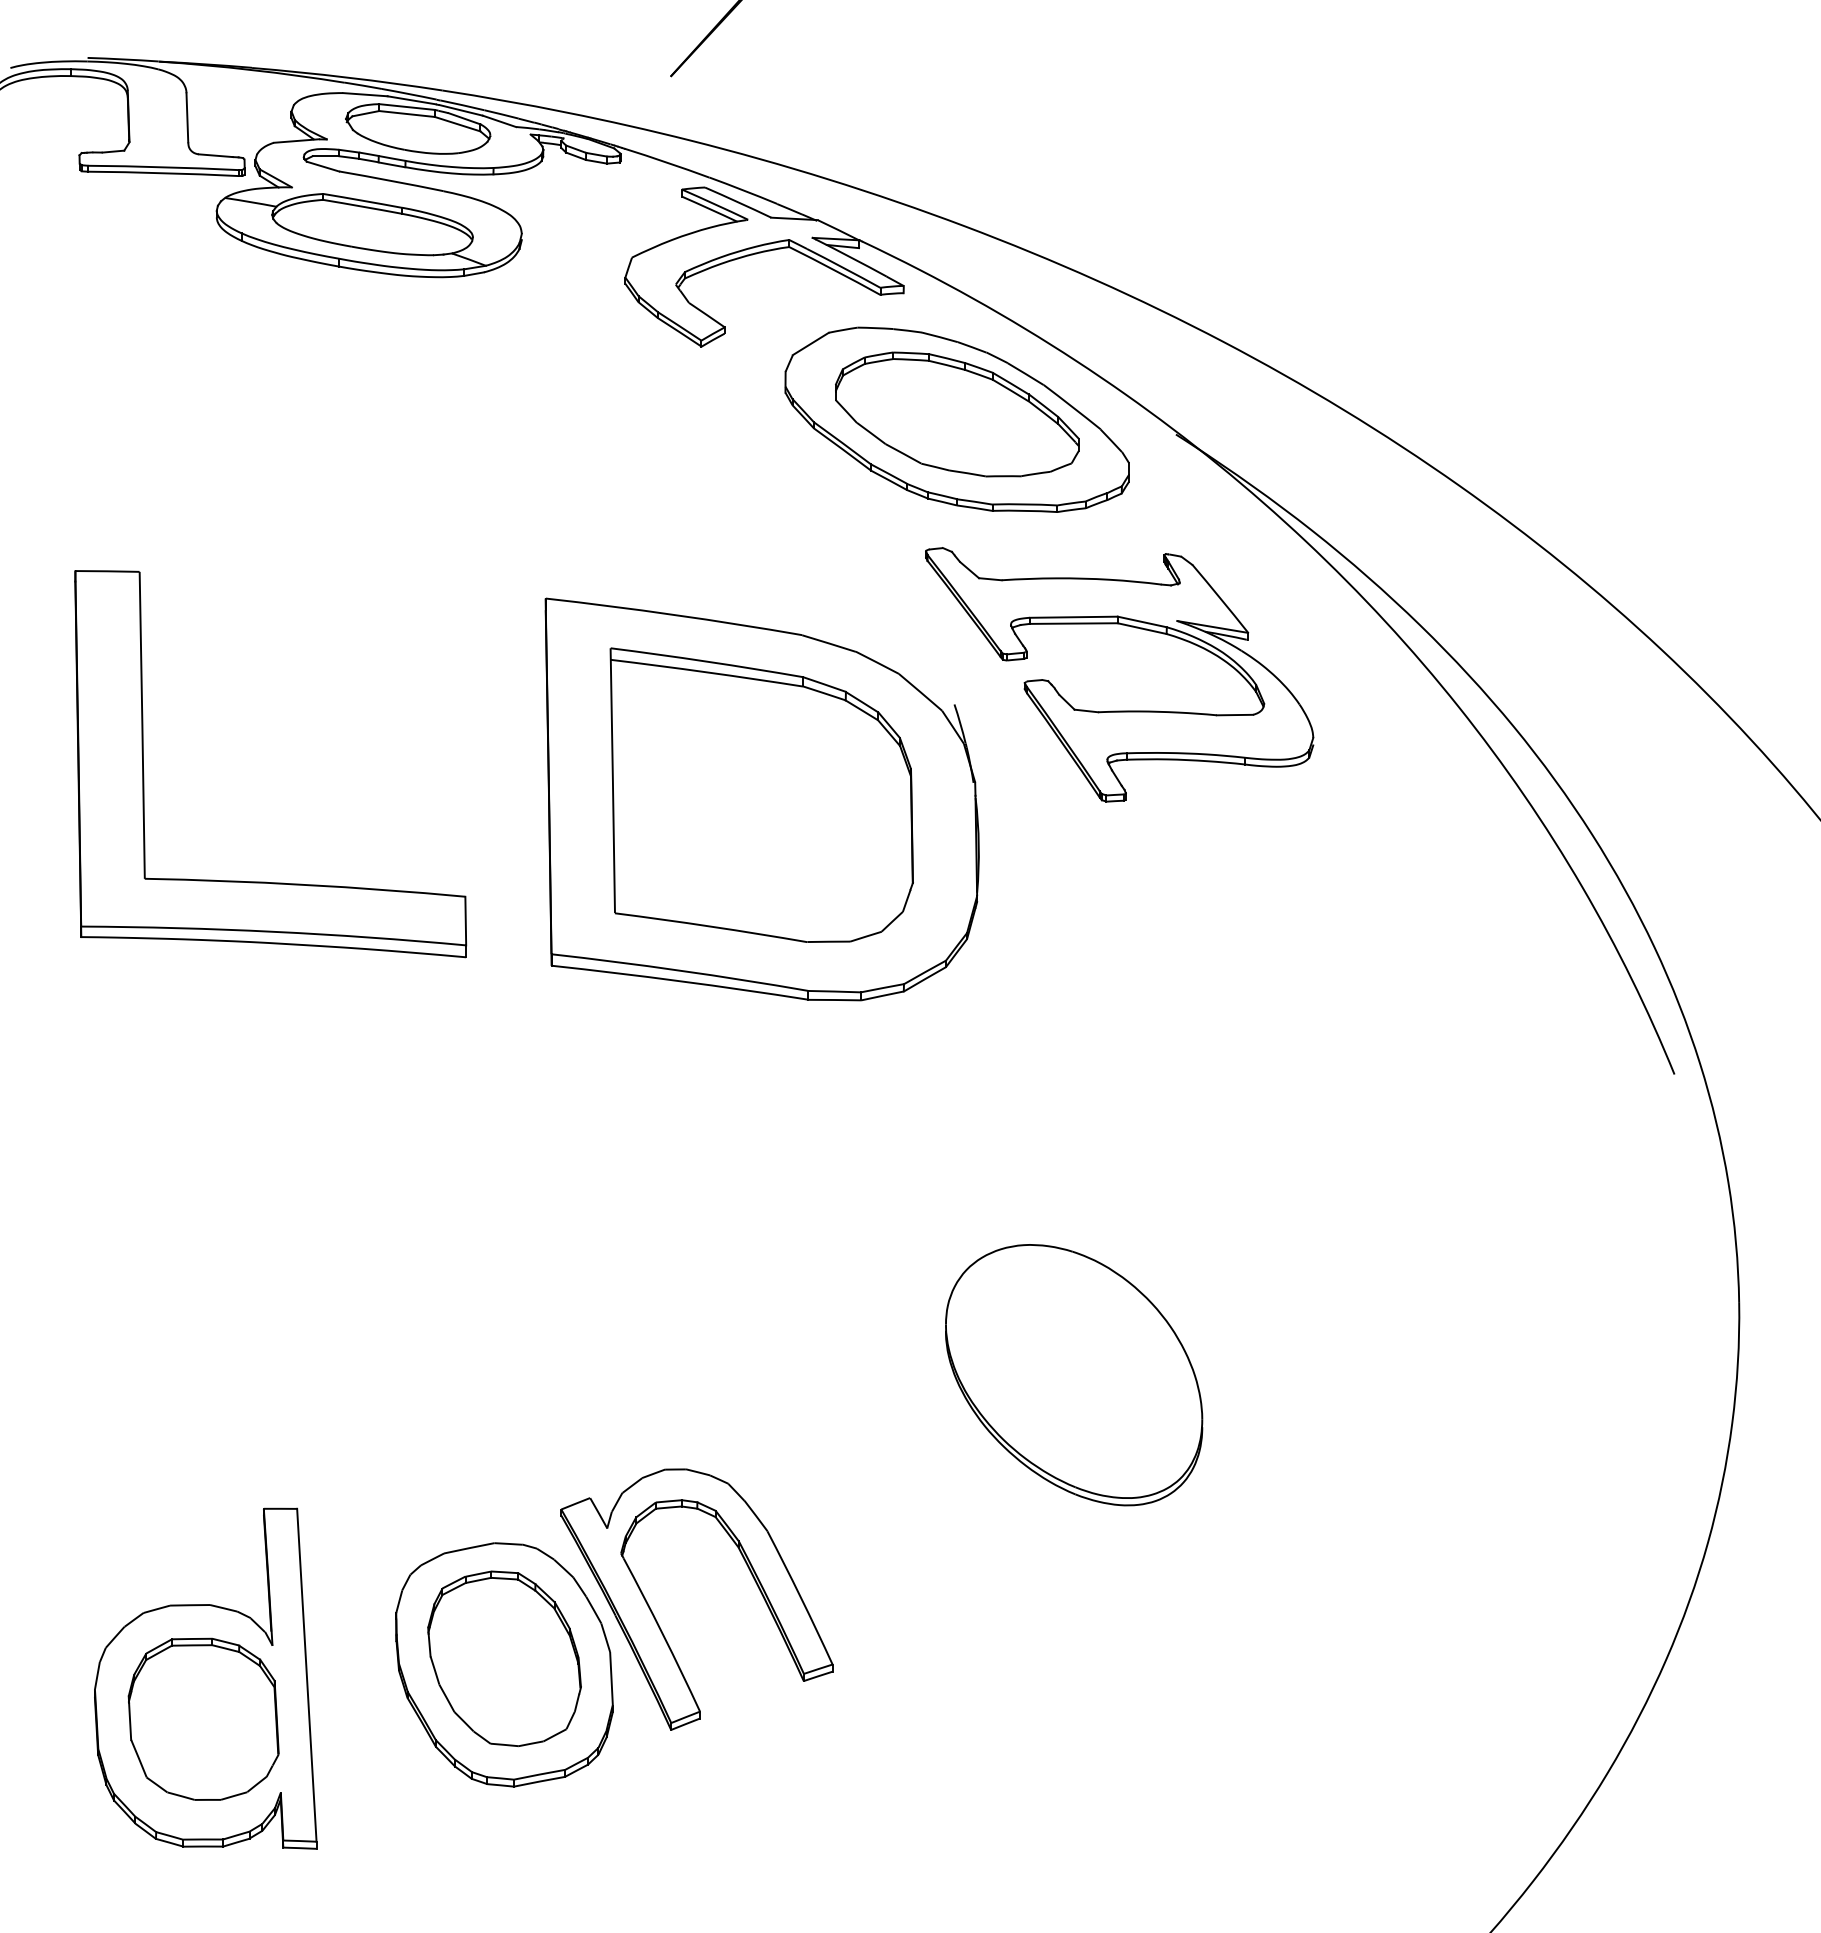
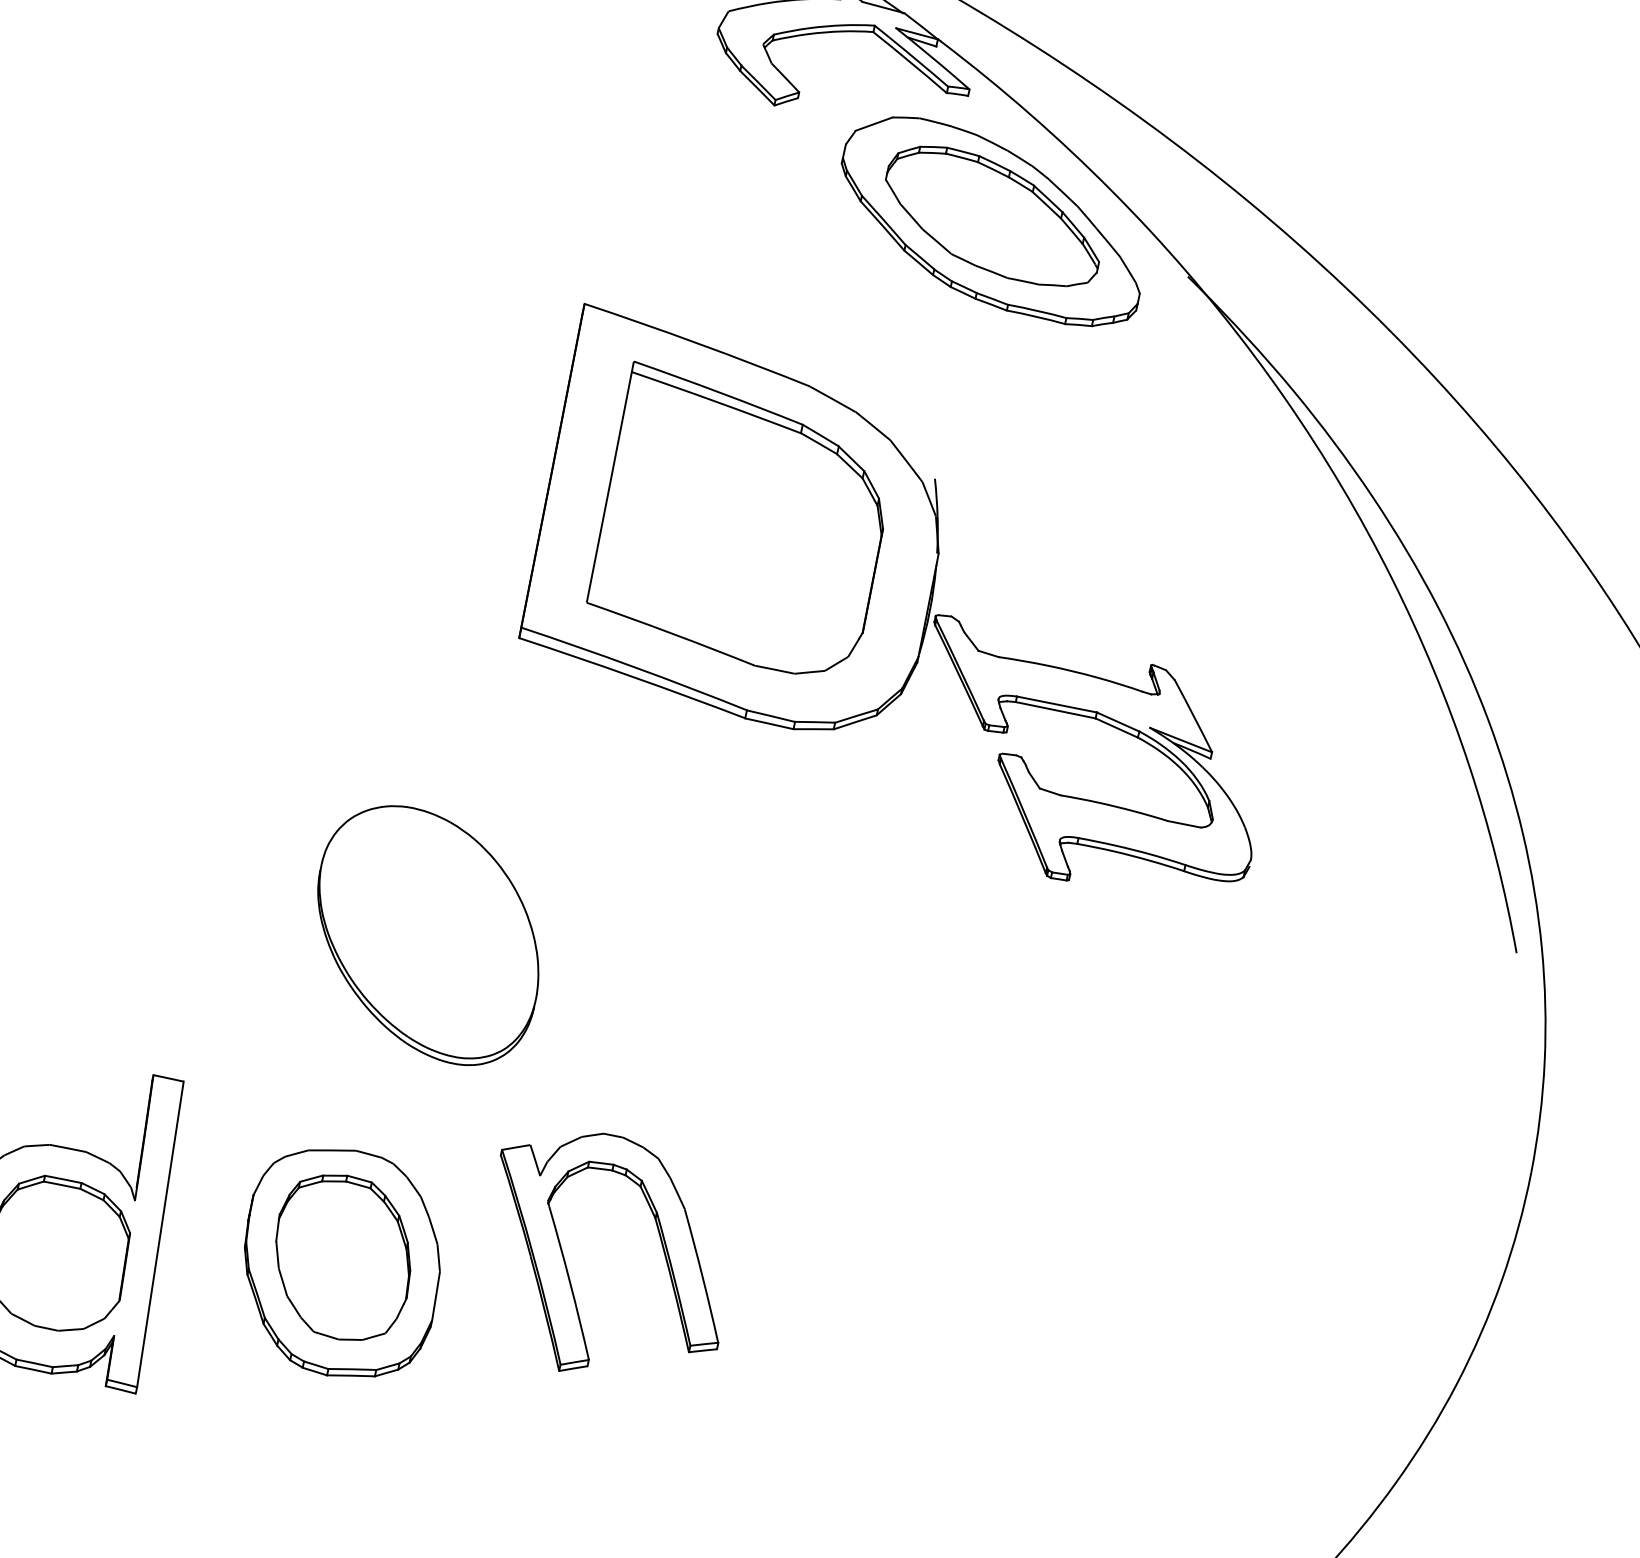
part: (1119, 710) -> (1080, 797), moved
part: (266, 881) -> (276, 506), removed
part: (1074, 1375) -> (428, 935), moved
part: (656, 1619) -> (567, 1267), moved

